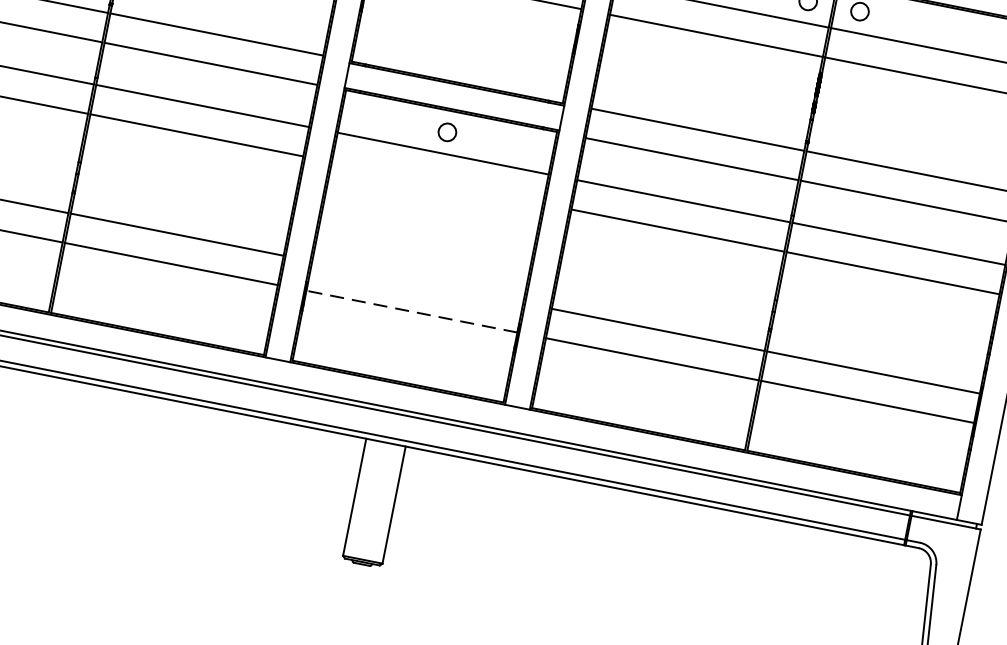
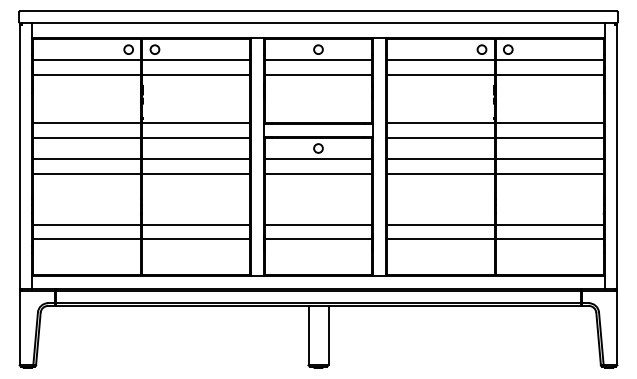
line: (437, 183) -> (318, 174), added
line: (417, 282) -> (318, 224), added
line: (411, 311) -> (318, 239), dashed -> solid

